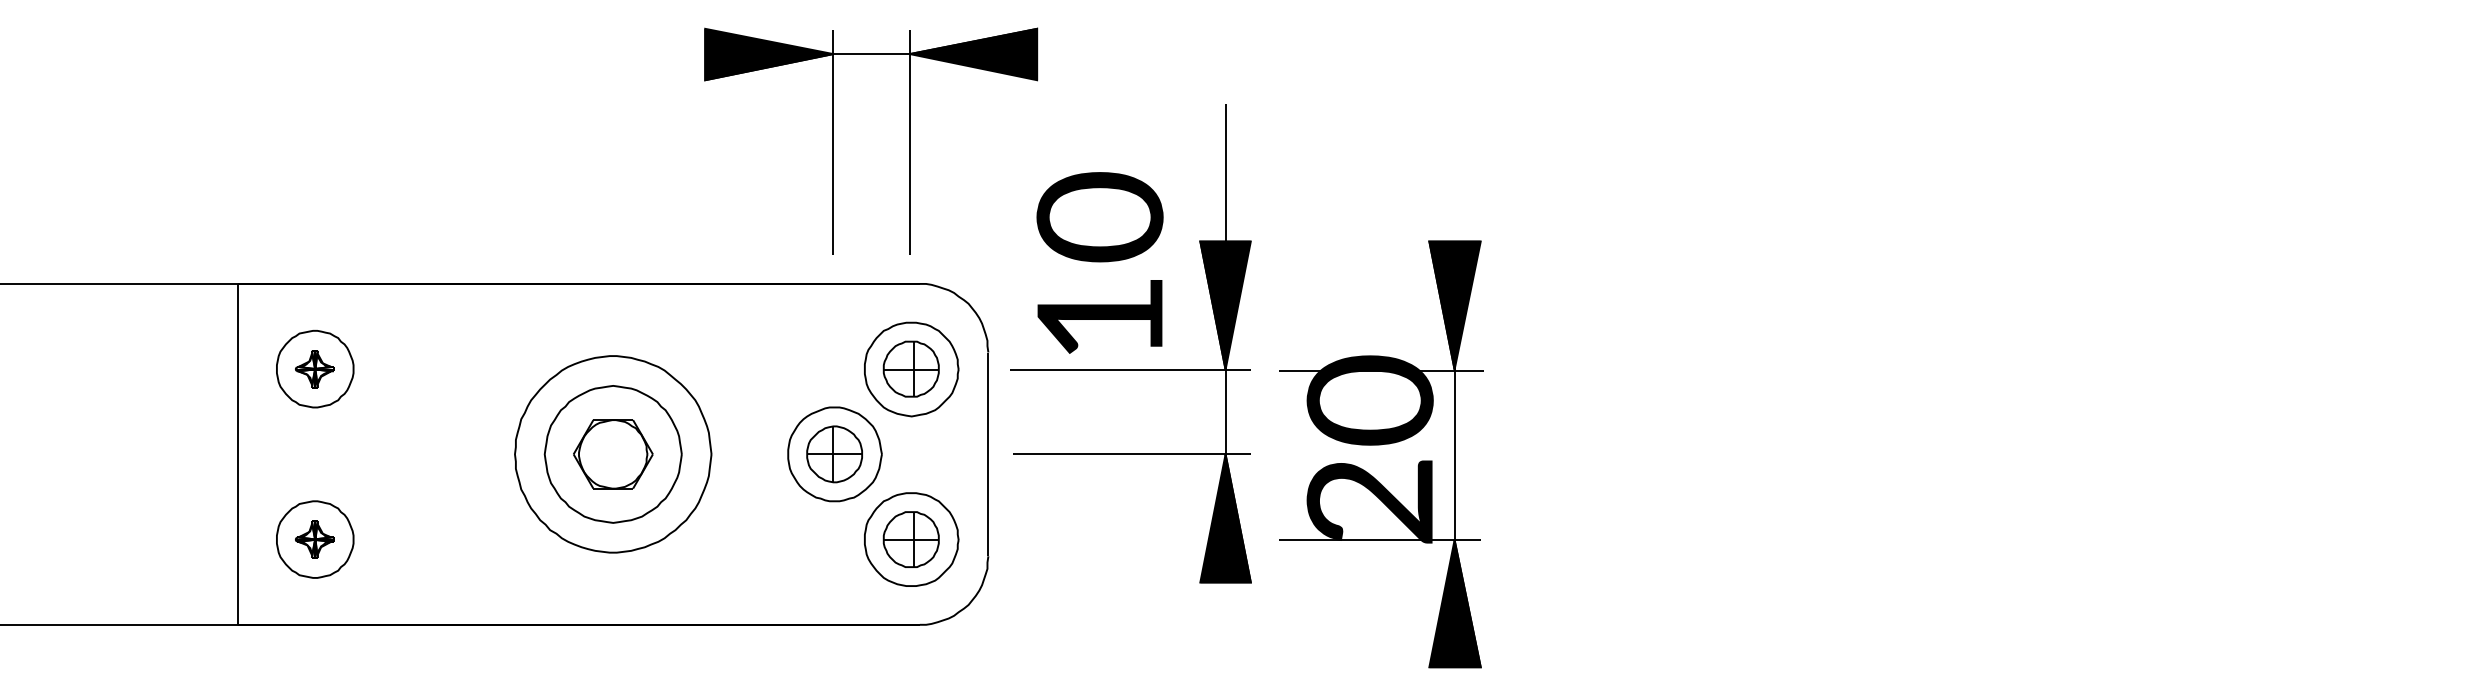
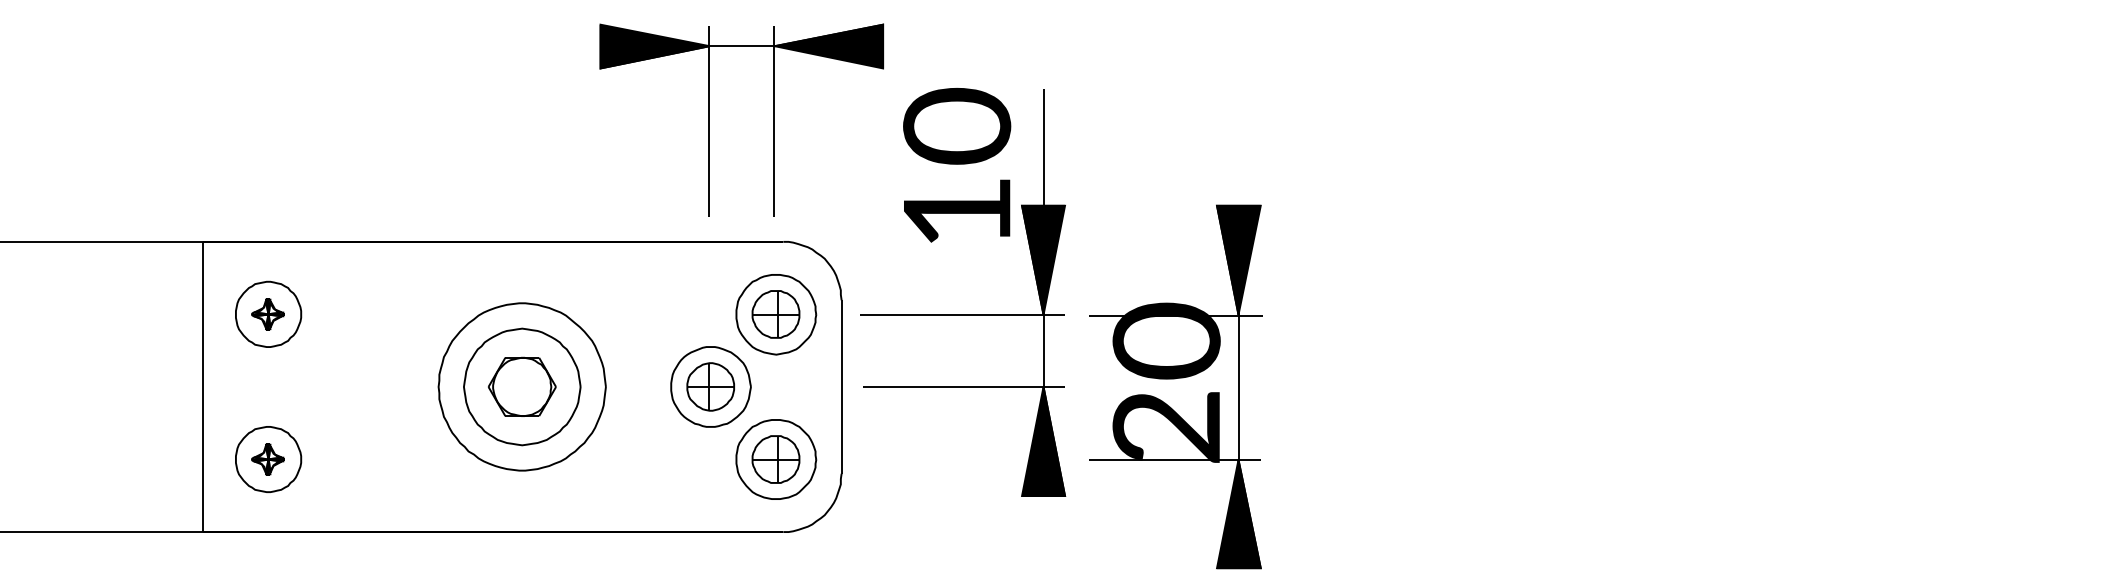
text: (1099, 262) -> (956, 164), moved

